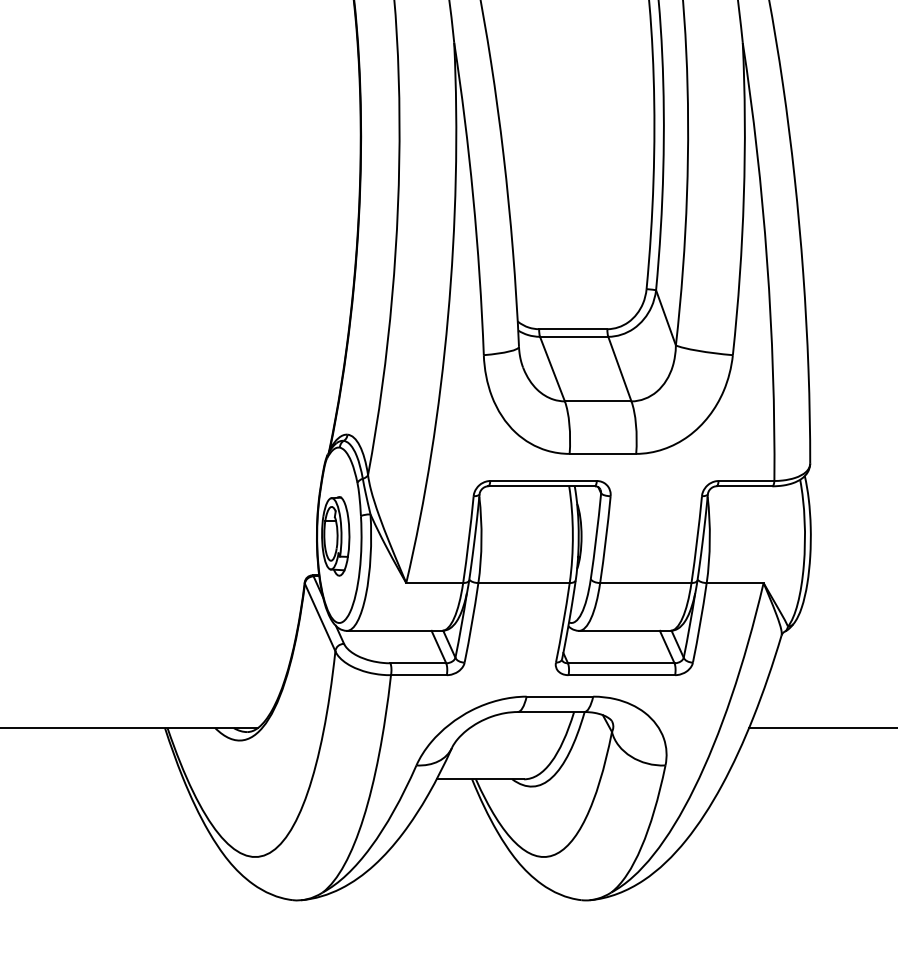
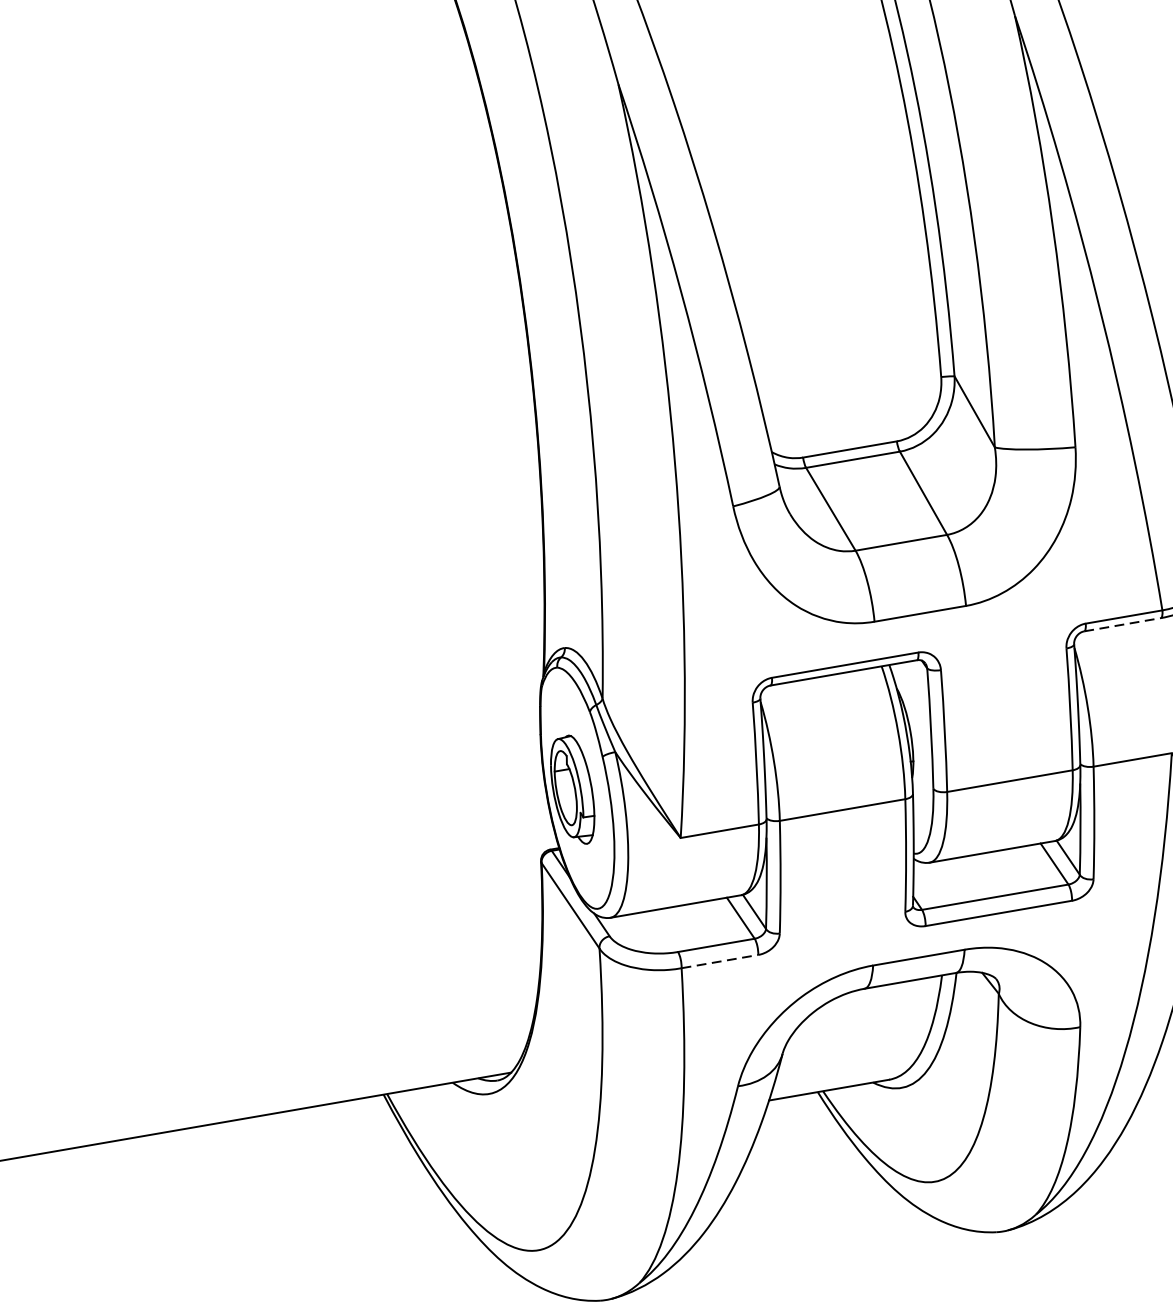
line: (744, 486) -> (1122, 625), solid -> dashed
line: (418, 675) -> (719, 962), solid -> dashed

